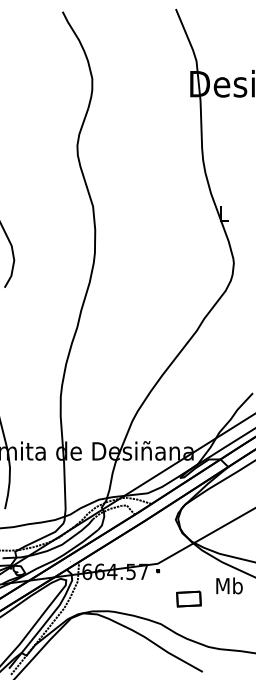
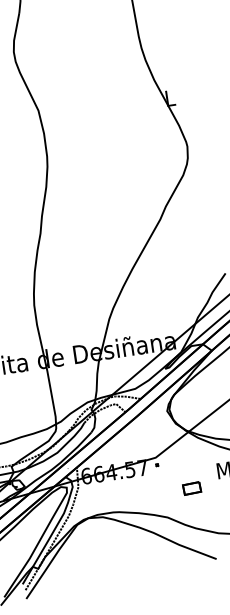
part: (188, 599) -> (191, 488), size x0.71

